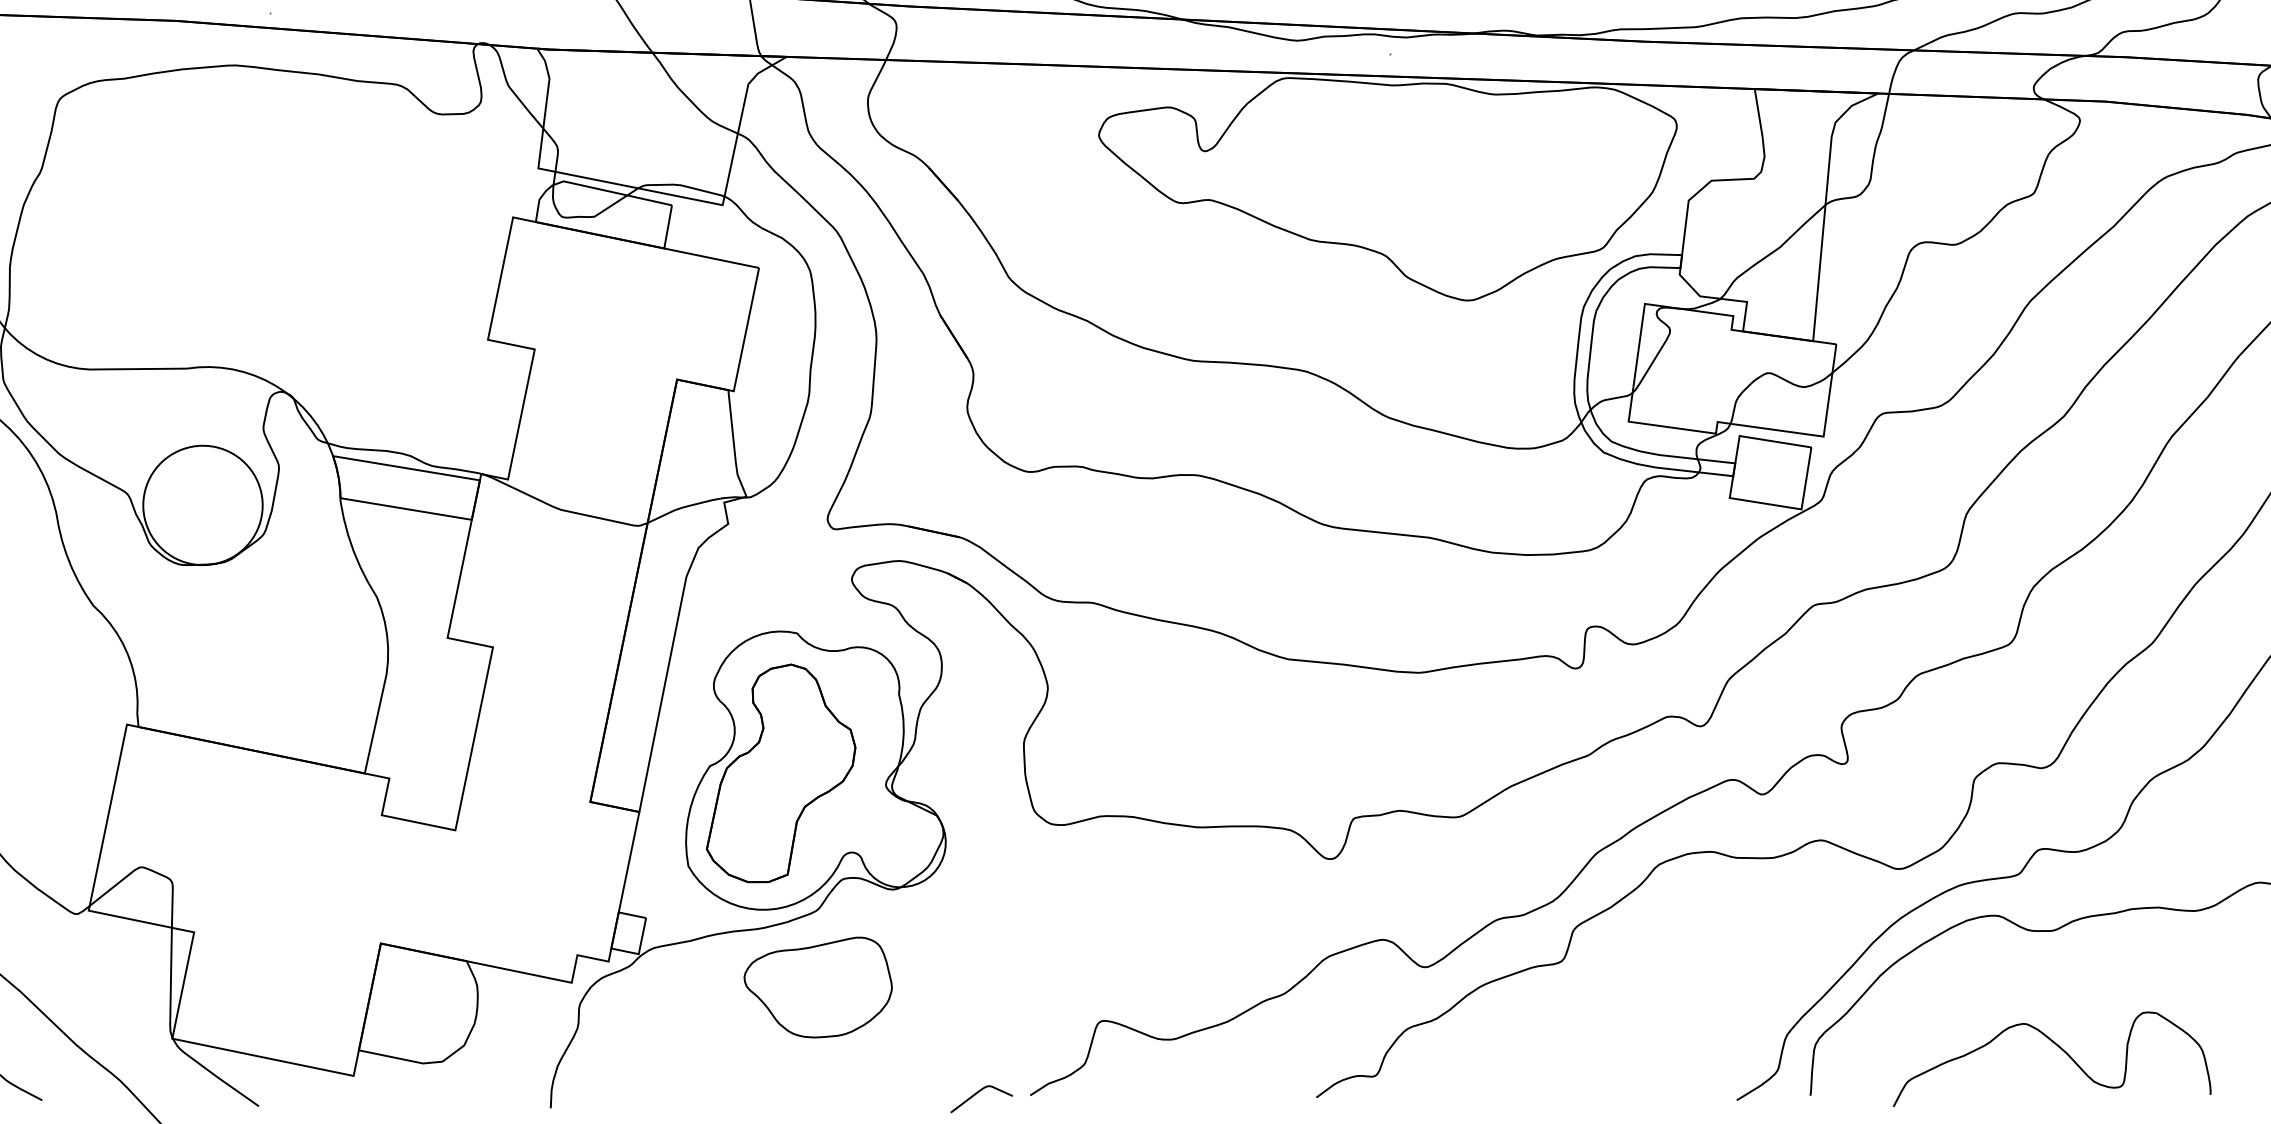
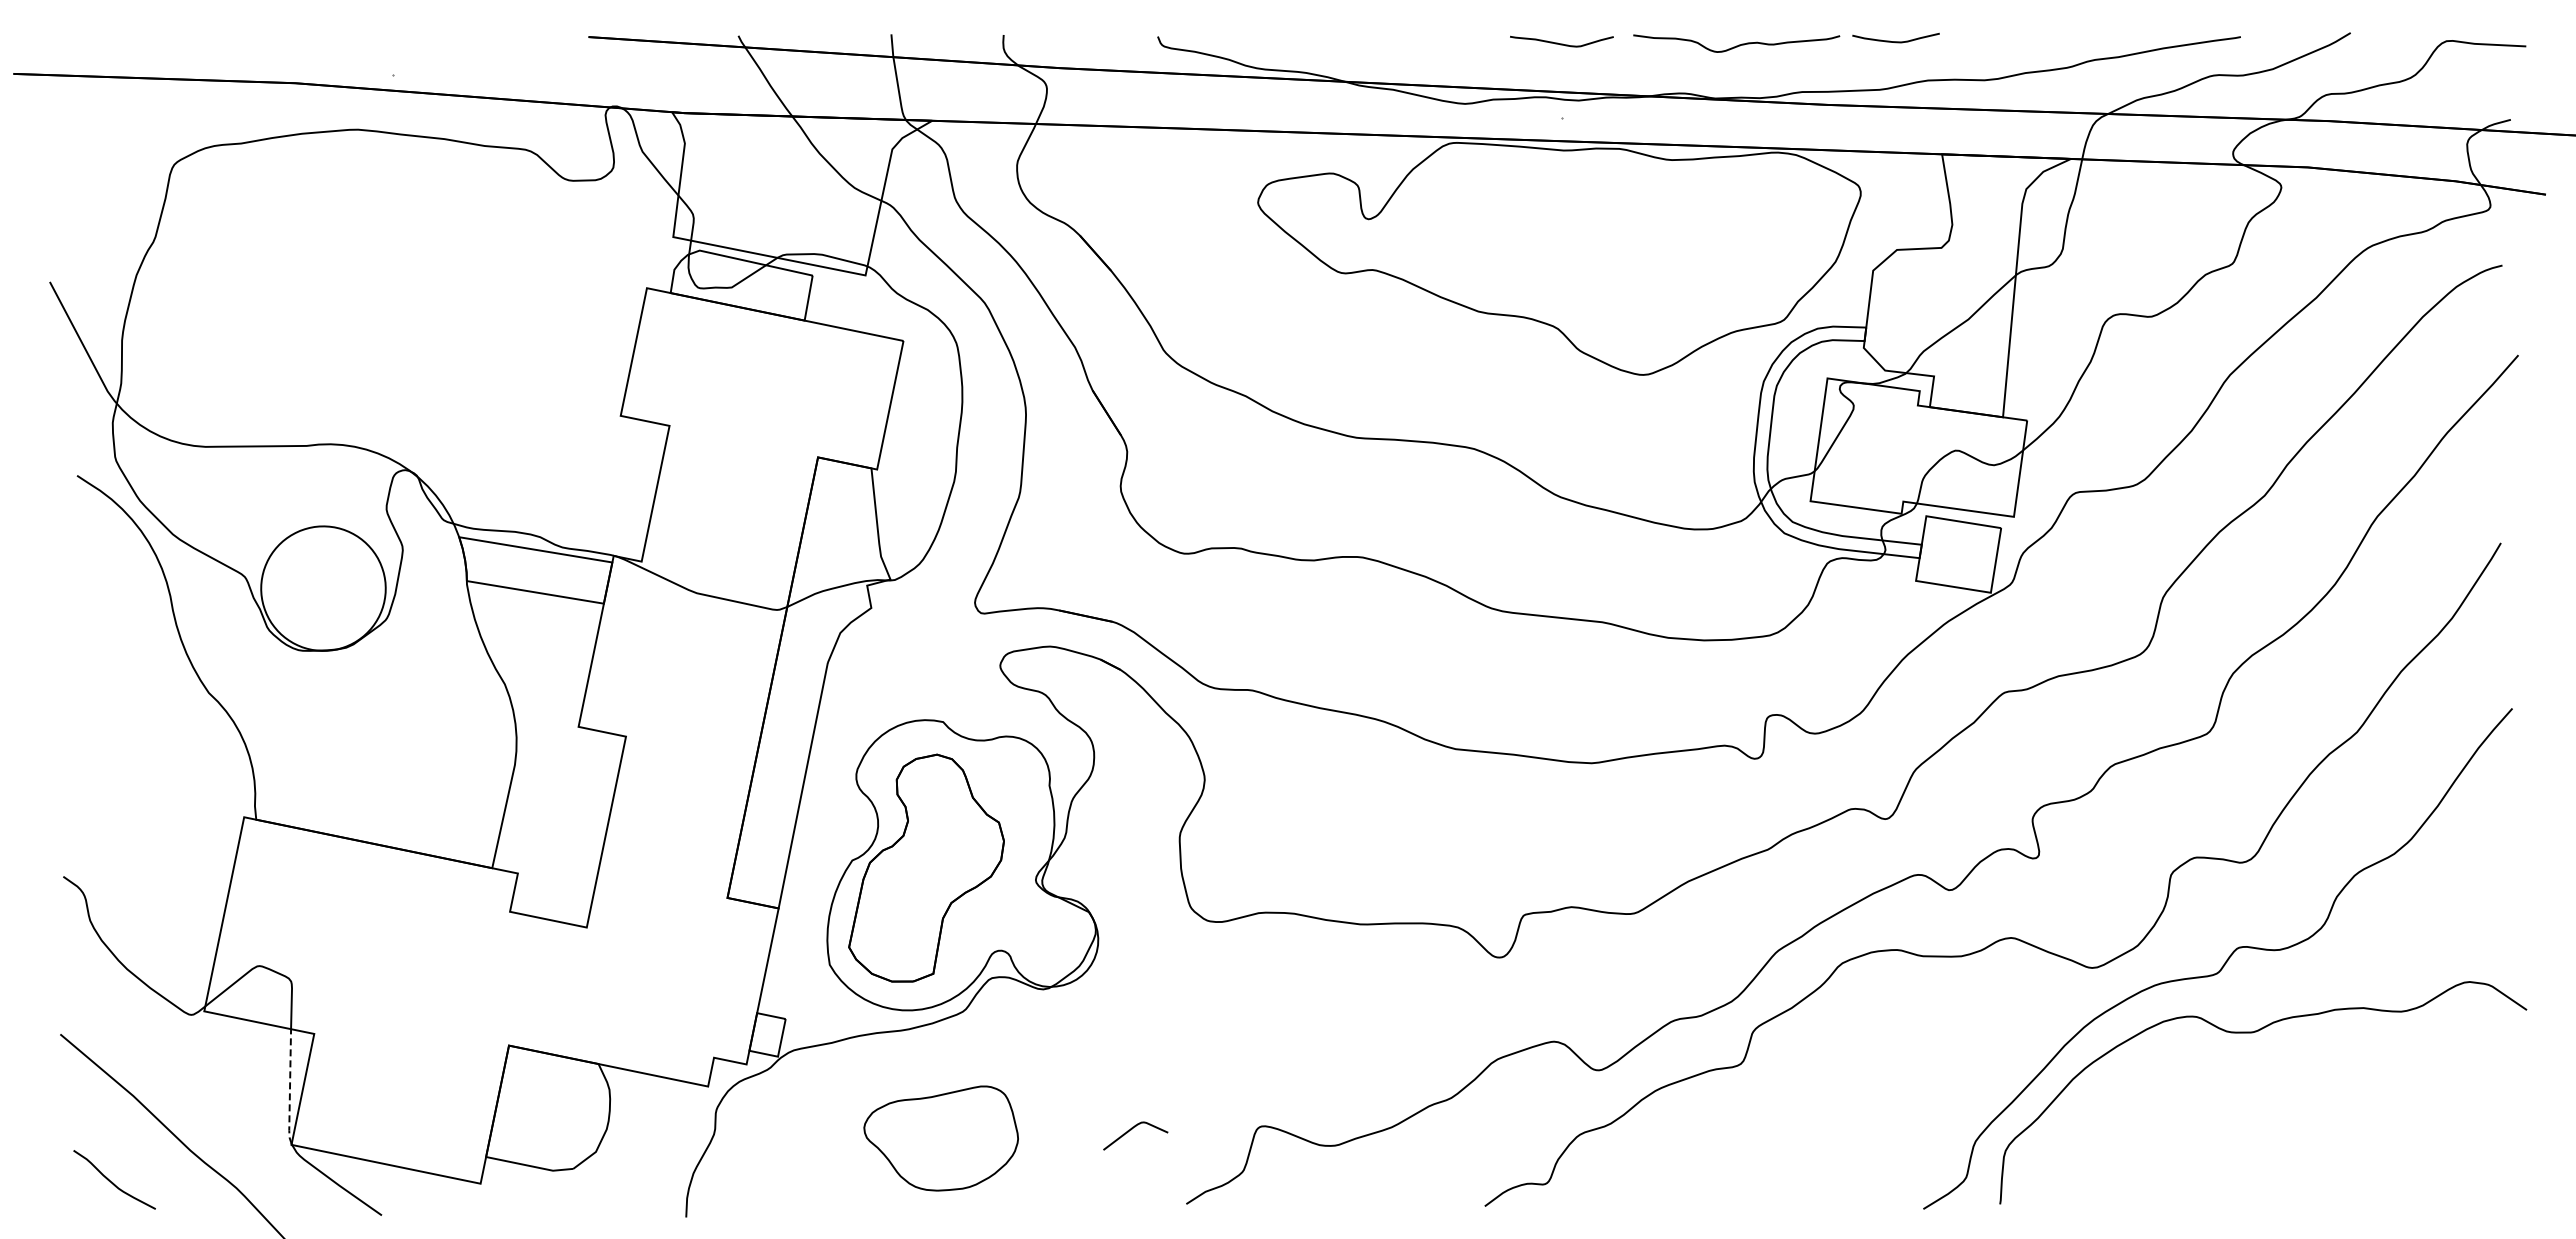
line: (171, 983) -> (290, 1087), solid -> dashed
part: (817, 987) -> (940, 1138), moved
part: (2060, 1049) -> (2261, 1156), removed
curve: (977, 1093) -> (1131, 1130), moved

